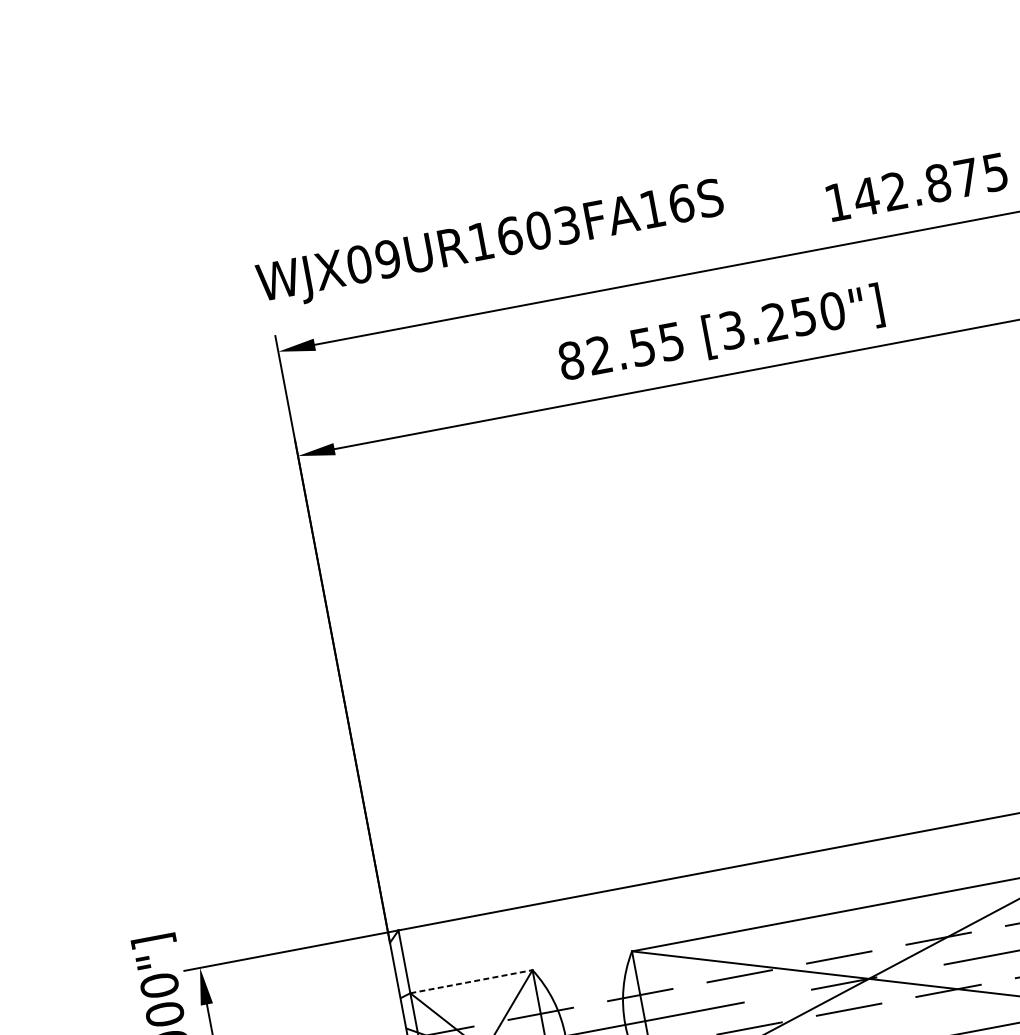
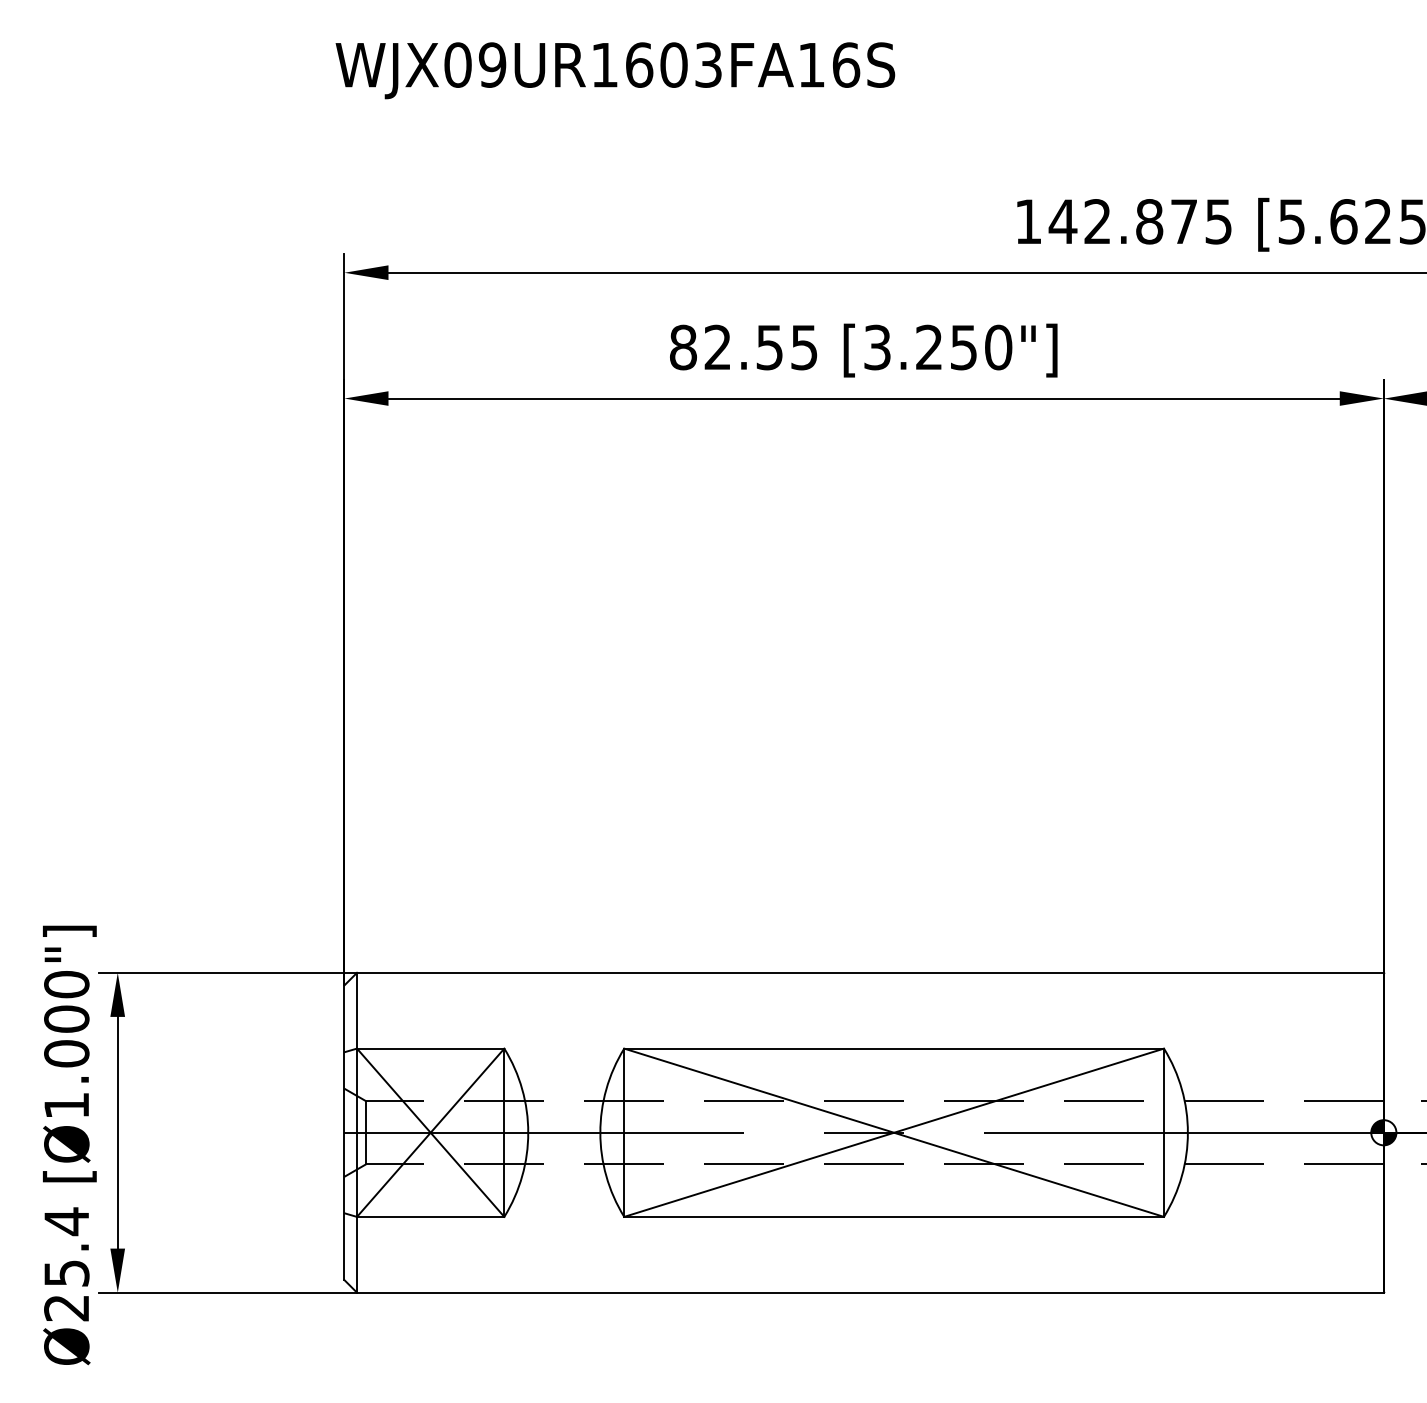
text: (490, 244) -> (615, 70), moved
line: (471, 981) -> (430, 1048), dashed -> solid

